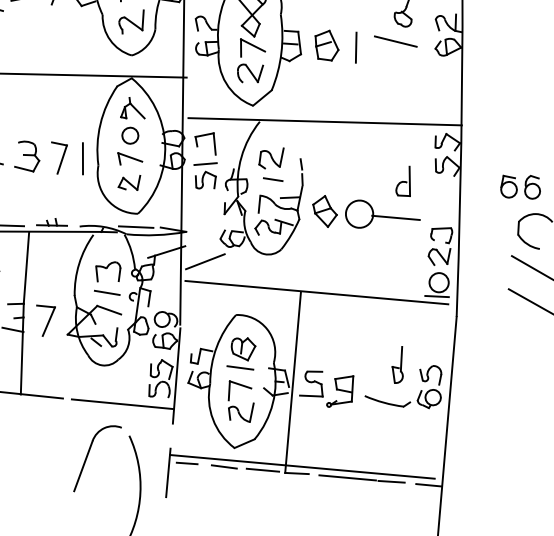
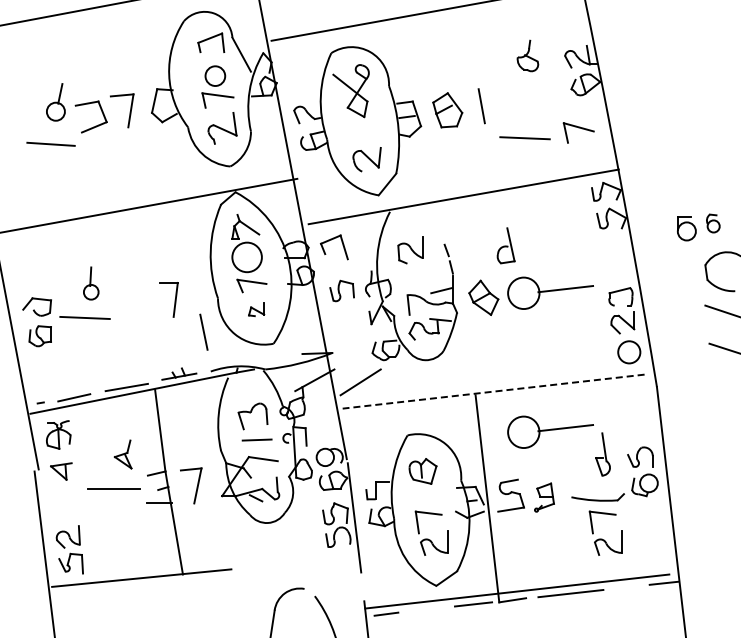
line: (395, 41) -> (524, 138), moved
part: (251, 49) -> (578, 132), moved
circle: (129, 135) -> (246, 257), size x1.6
part: (28, 155) -> (136, 303), removed
line: (82, 158) -> (203, 331), moved
line: (205, 163) -> (338, 271), removed
line: (273, 179) -> (418, 273), removed
part: (129, 181) -> (256, 309), size x0.7
part: (405, 181) -> (505, 245), moved
part: (533, 187) -> (713, 223), size x0.7
line: (135, 227) -> (274, 359), removed
line: (316, 292) -> (493, 391), solid -> dashed
line: (436, 296) -> (629, 368), removed
part: (358, 336) -> (550, 431), added
line: (240, 368) -> (424, 494), removed
part: (341, 391) -> (544, 497), size x0.7
line: (122, 403) -> (299, 561), removed
part: (384, 436) -> (602, 538), added
line: (223, 466) -> (428, 609), removed
line: (391, 481) -> (621, 587), removed

